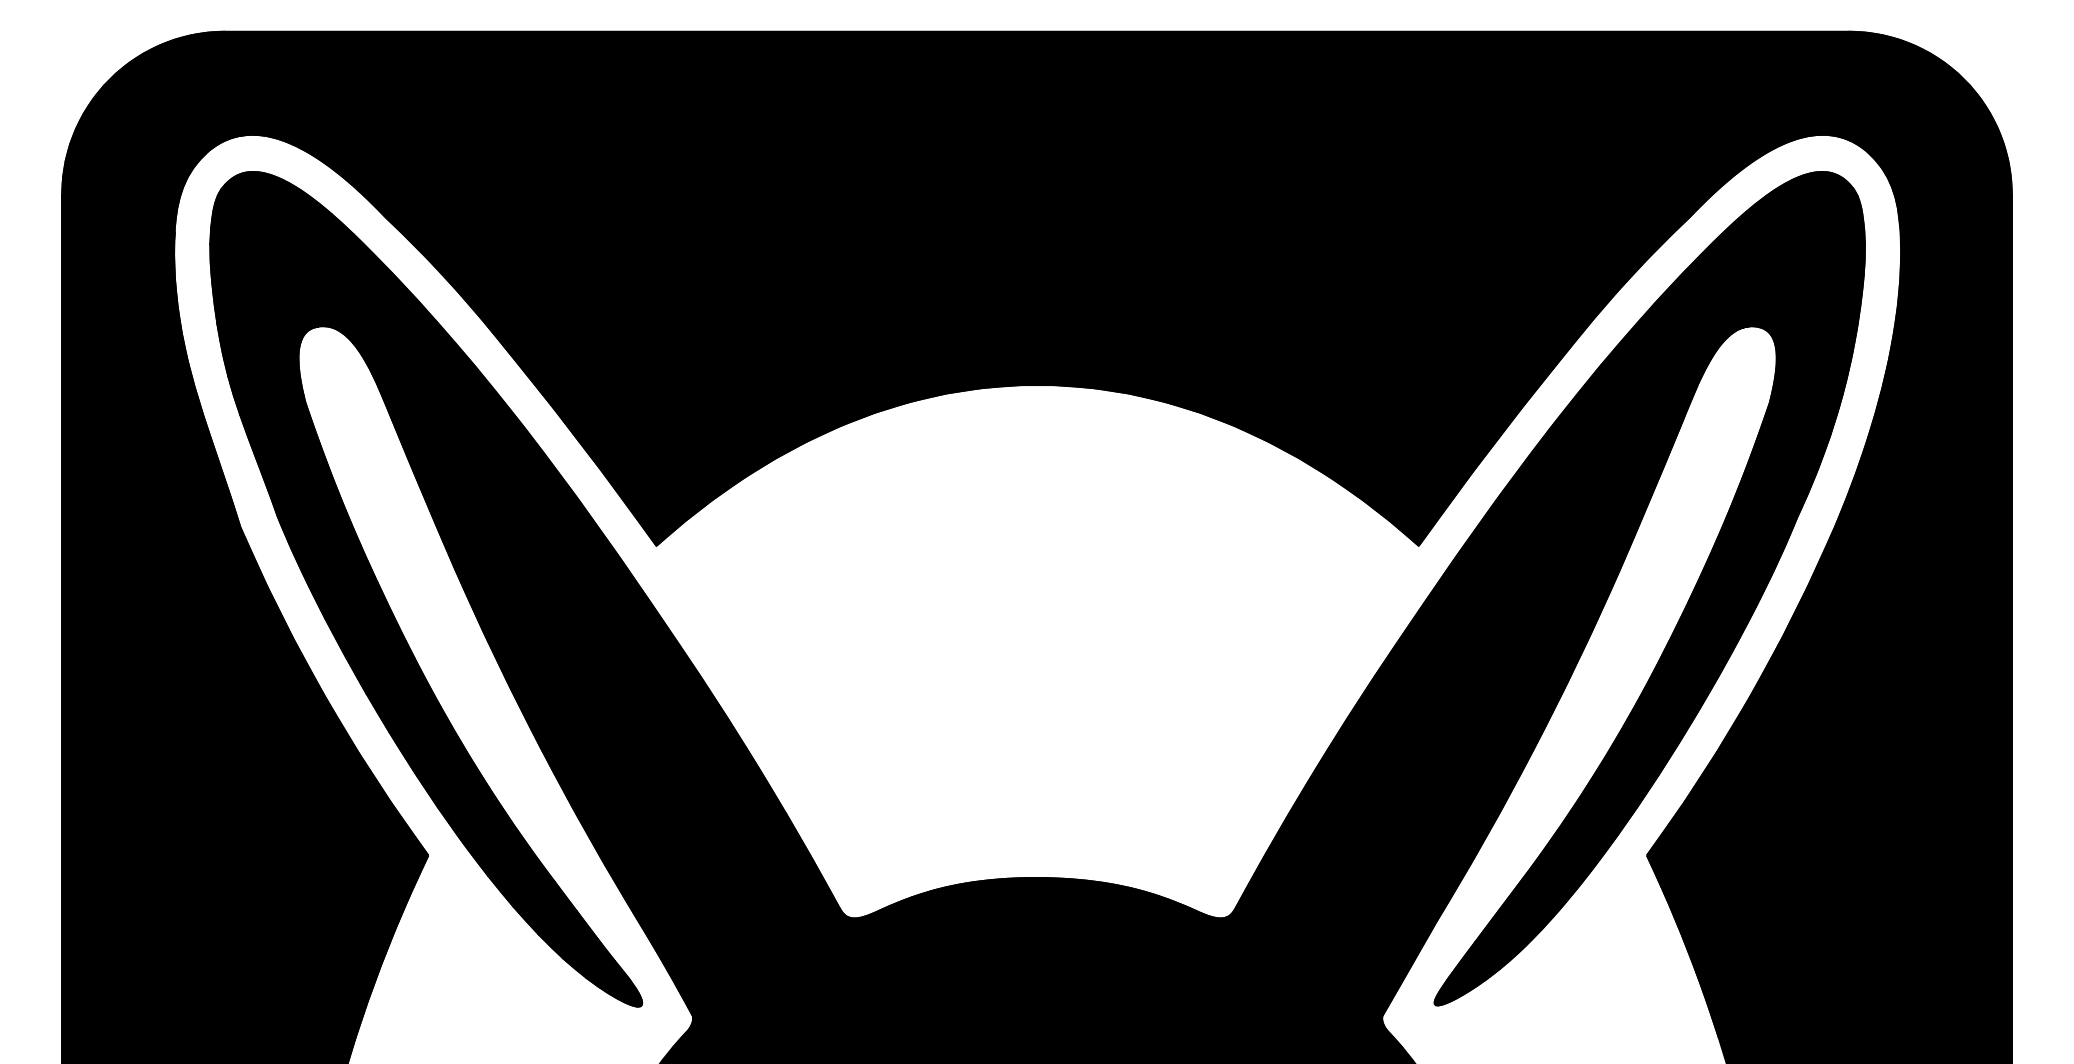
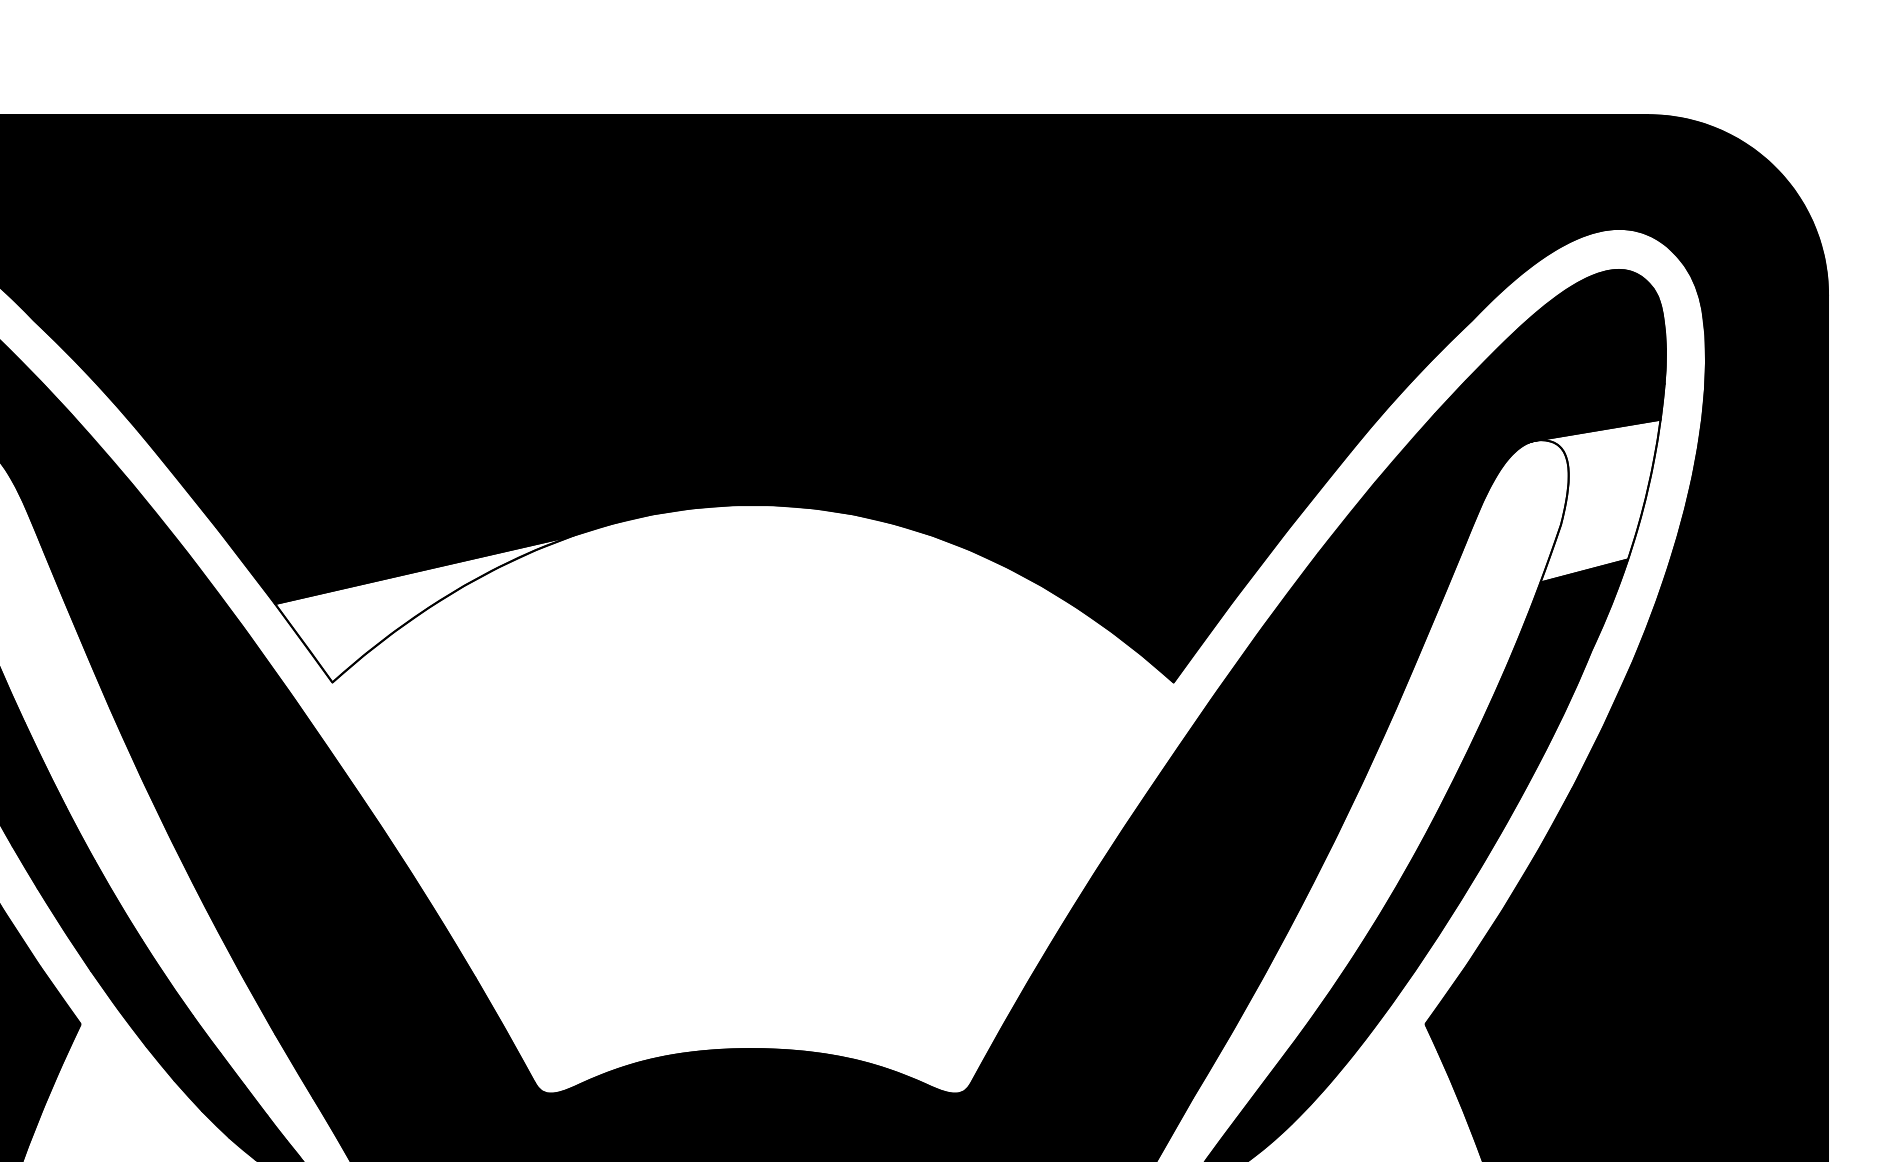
fill: (1803, 381) -> (1598, 501), removed
fill: (739, 478) -> (424, 608), removed

